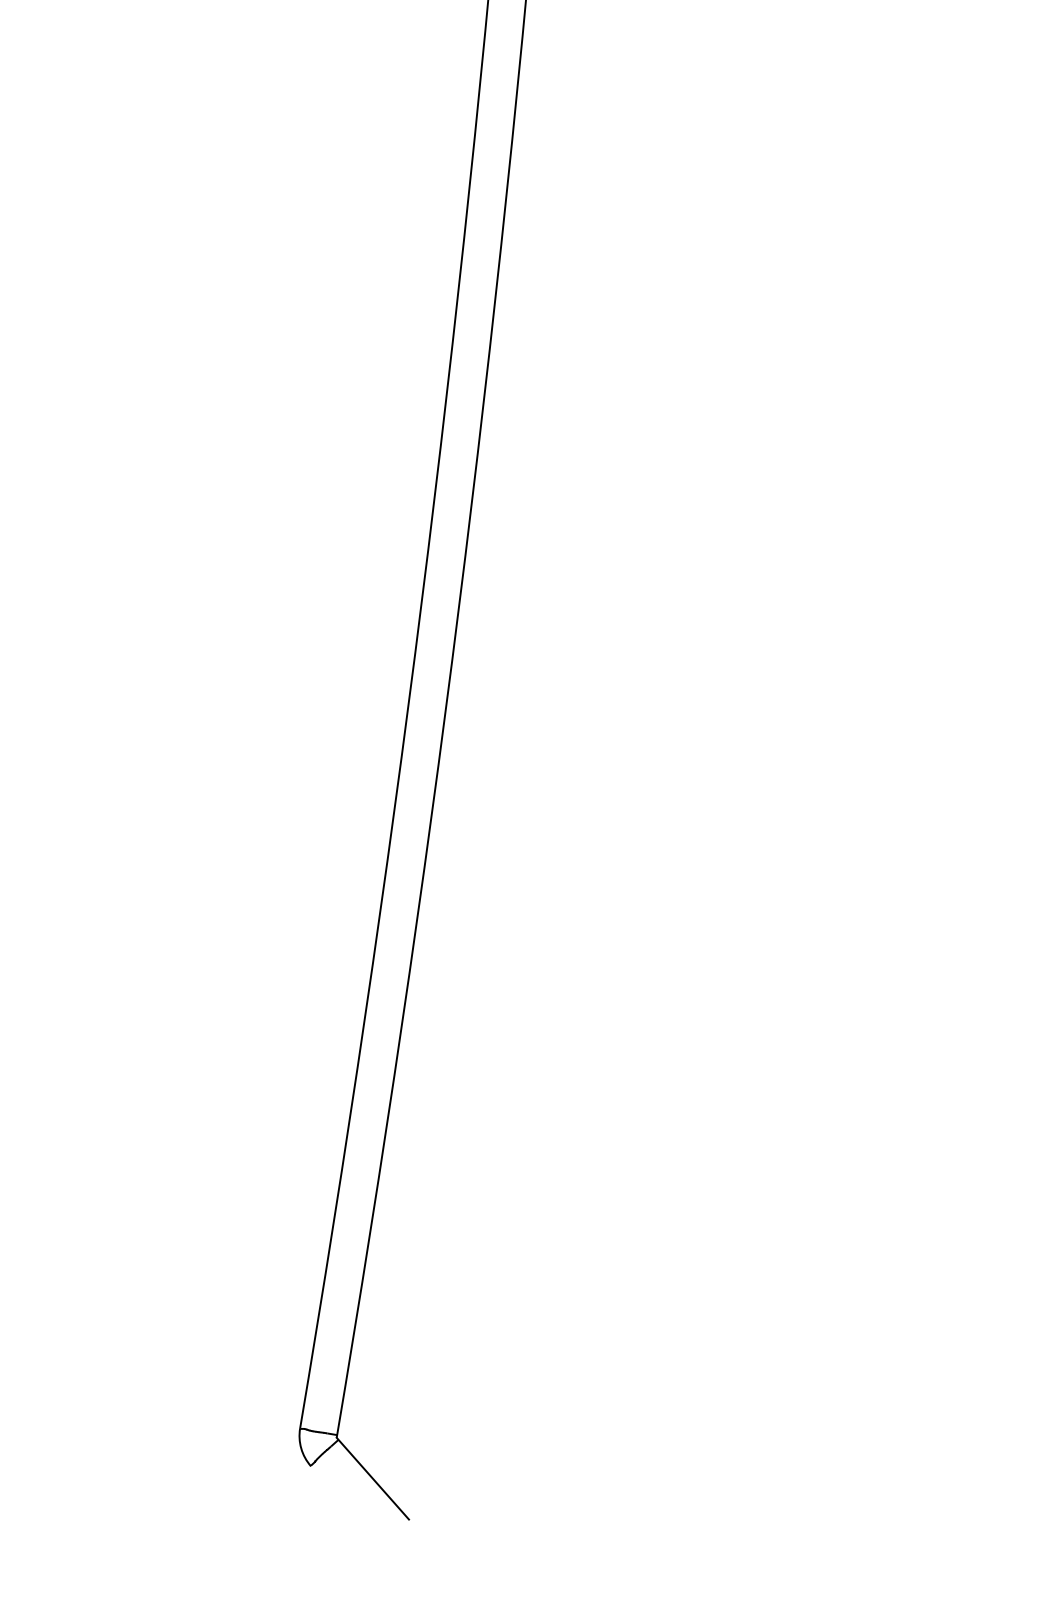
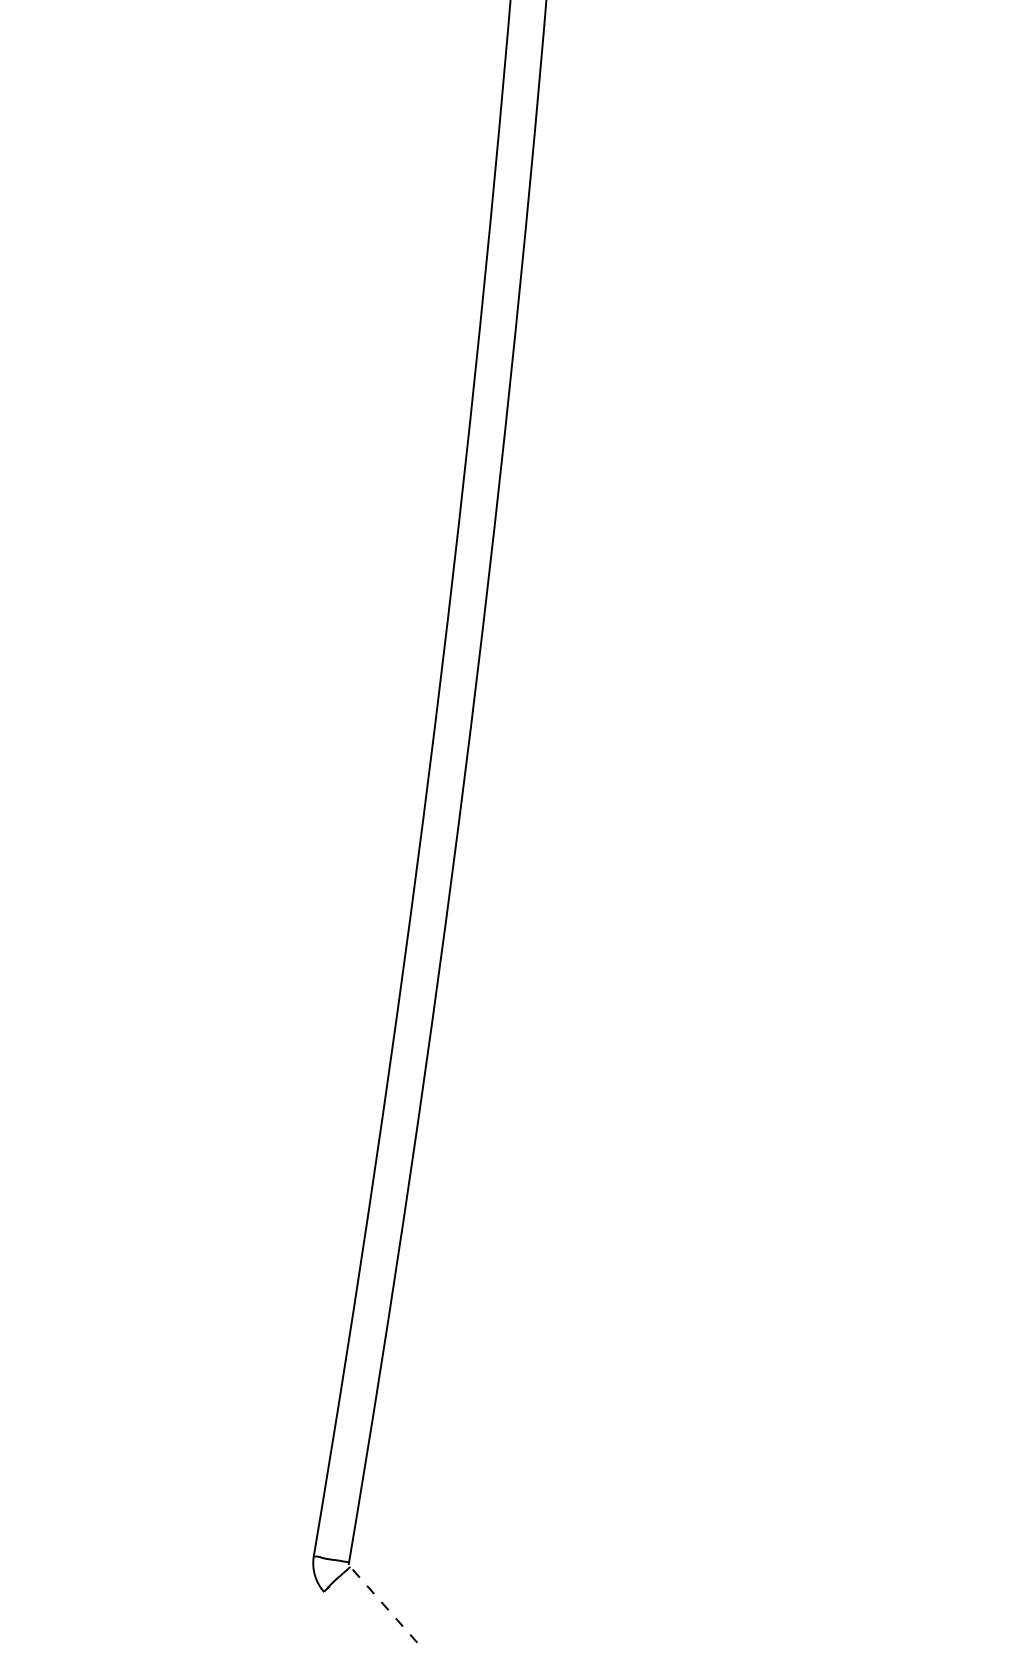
line: (373, 1478) -> (383, 1603), solid -> dashed

